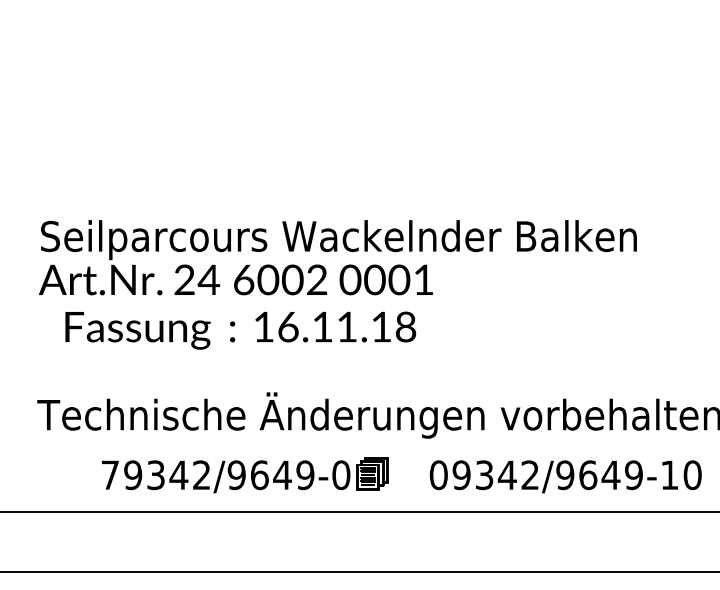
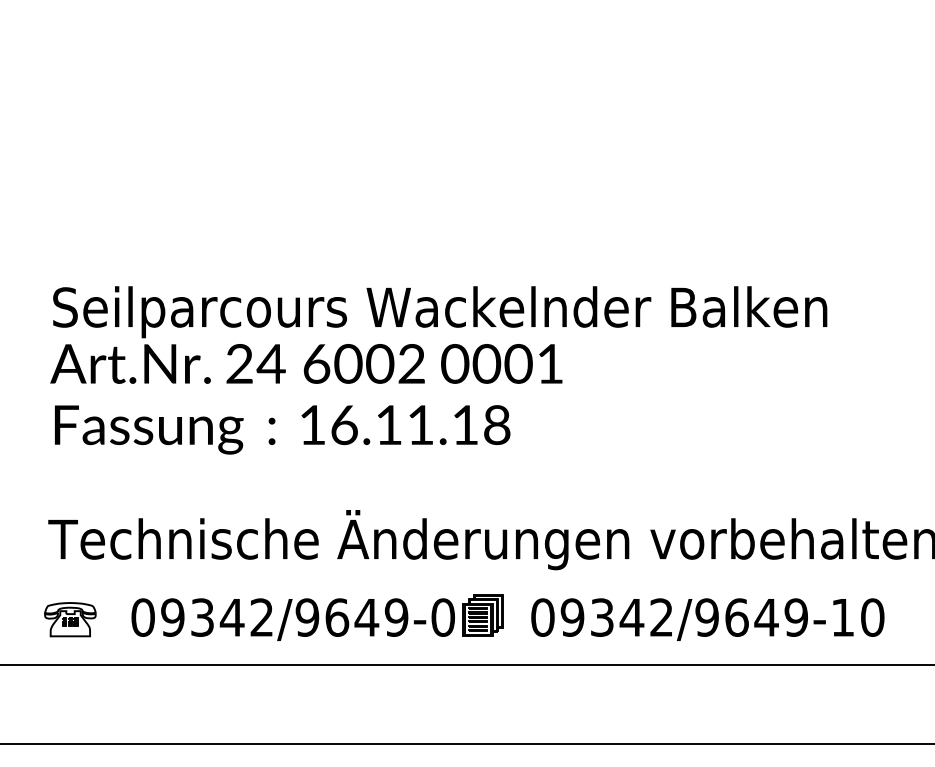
text: (240, 330) -> (282, 429), moved
text: (109, 475) -> (142, 617), 79342/9649-0 -> 09342/9649-0
part: (54, 476) -> (70, 619), added
text: (565, 476) -> (707, 619), moved

